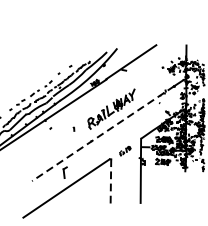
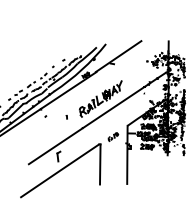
line: (102, 133) -> (92, 121), dashed -> solid
line: (111, 181) -> (100, 164), dashed -> solid

